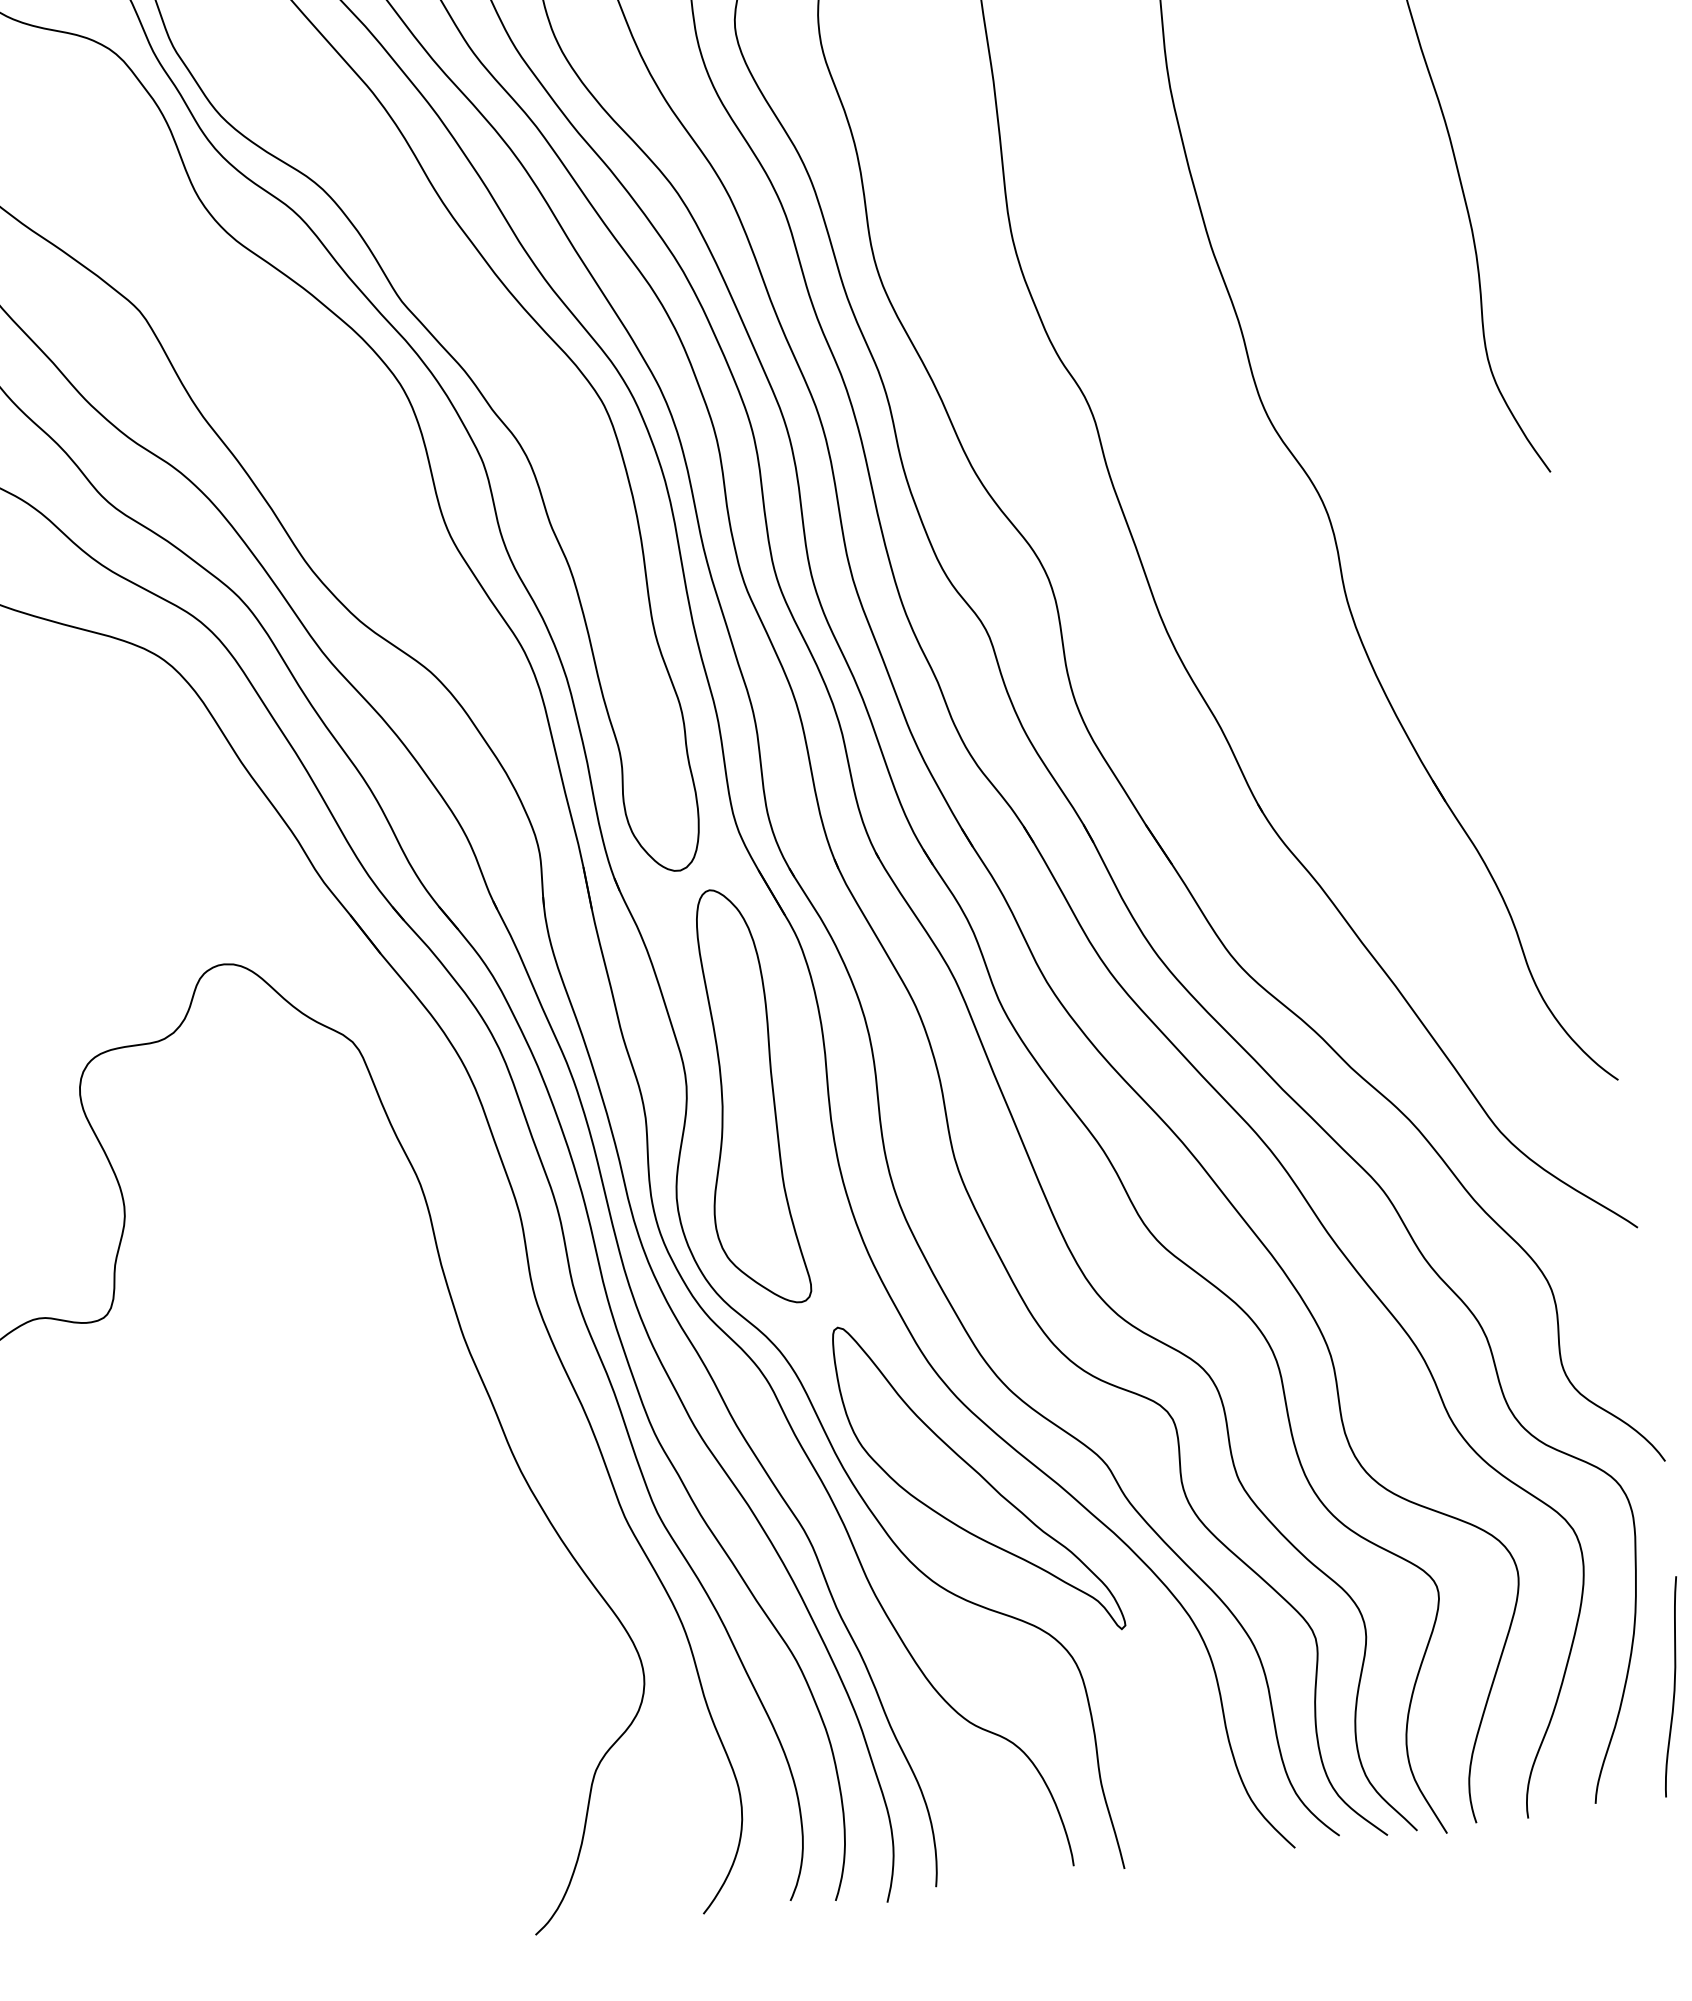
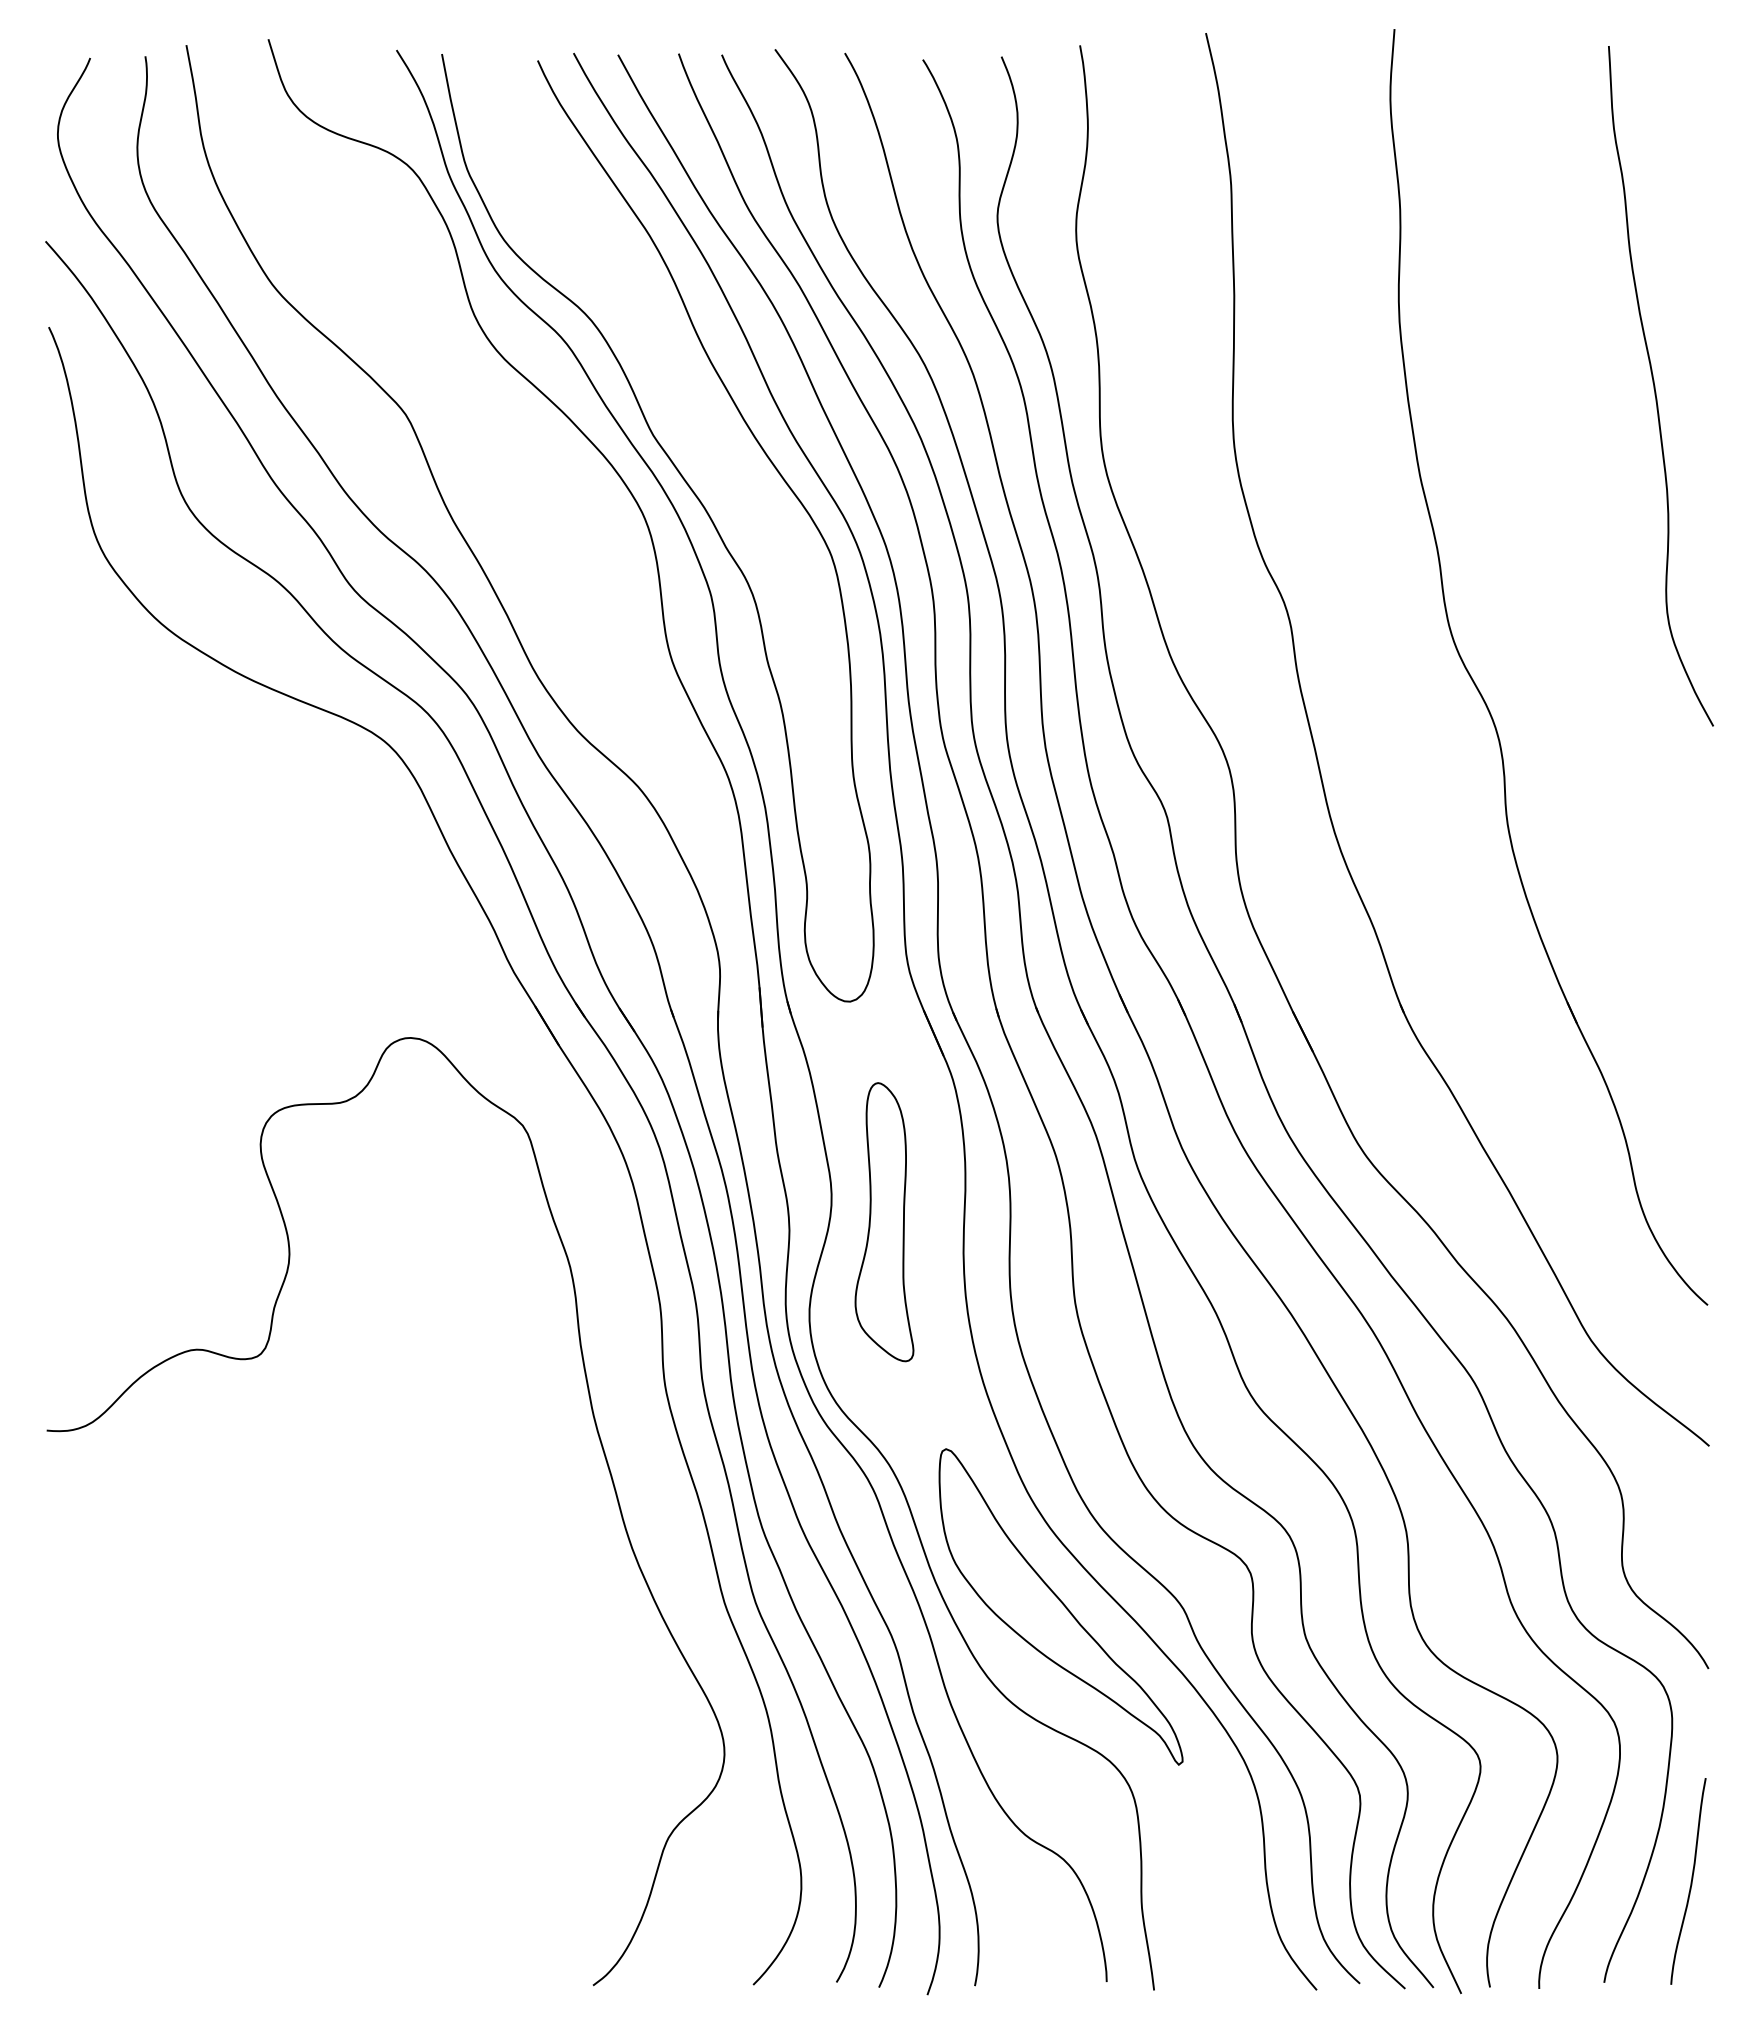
part: (744, 1096) -> (884, 1221), size x0.7

